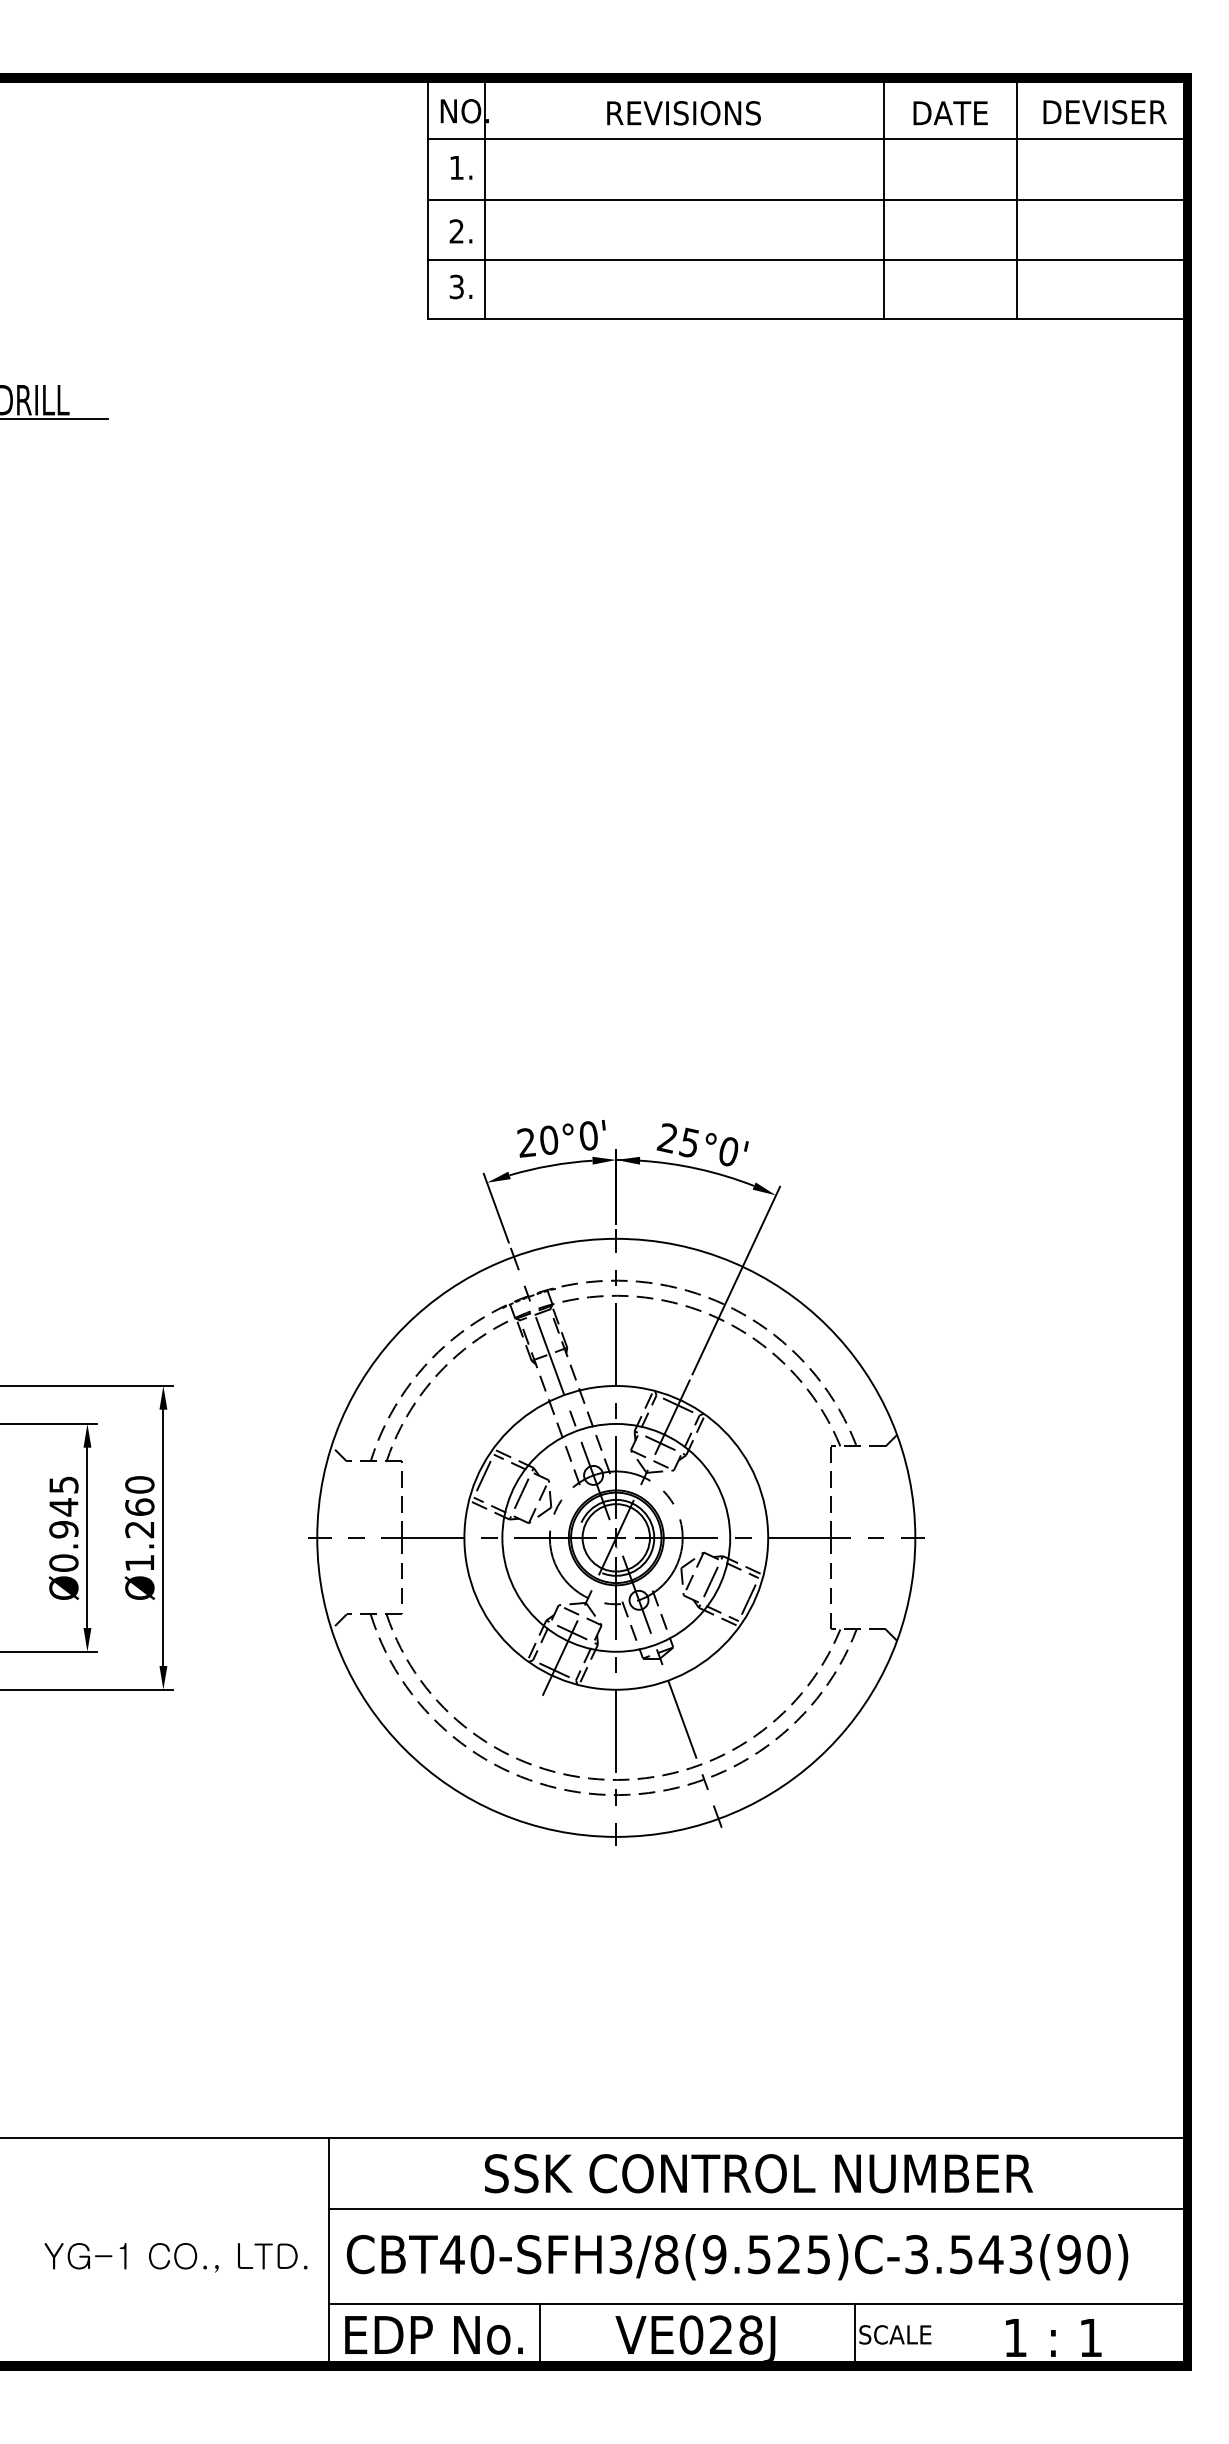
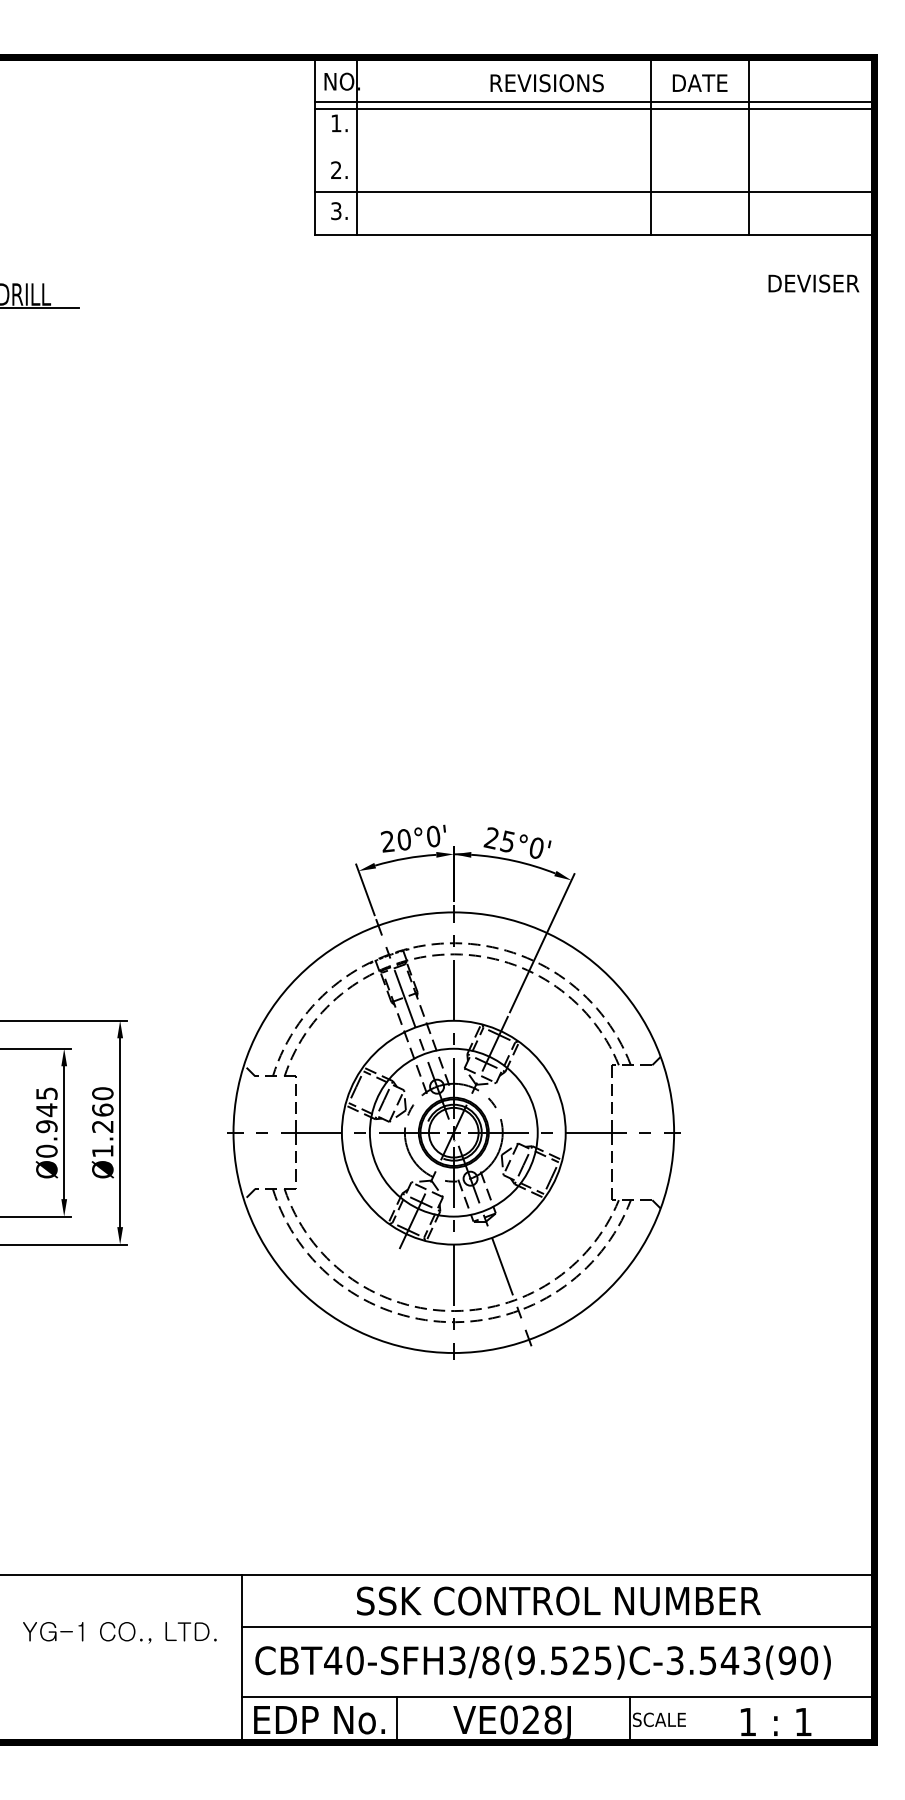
text: (1104, 112) -> (813, 283), moved
text: (683, 113) -> (546, 83), moved
line: (807, 199) -> (594, 109), moved
text: (175, 2257) -> (119, 1632), moved

